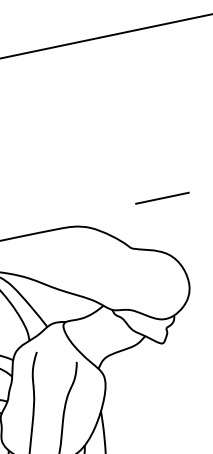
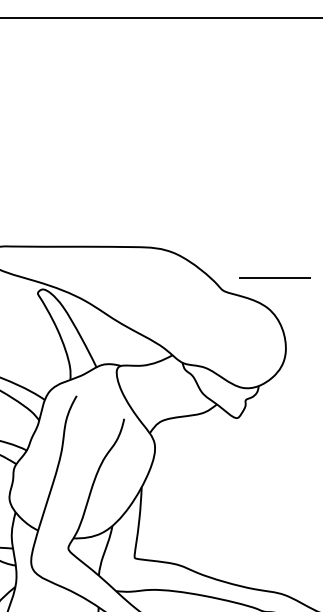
line: (162, 198) -> (274, 277), moved

